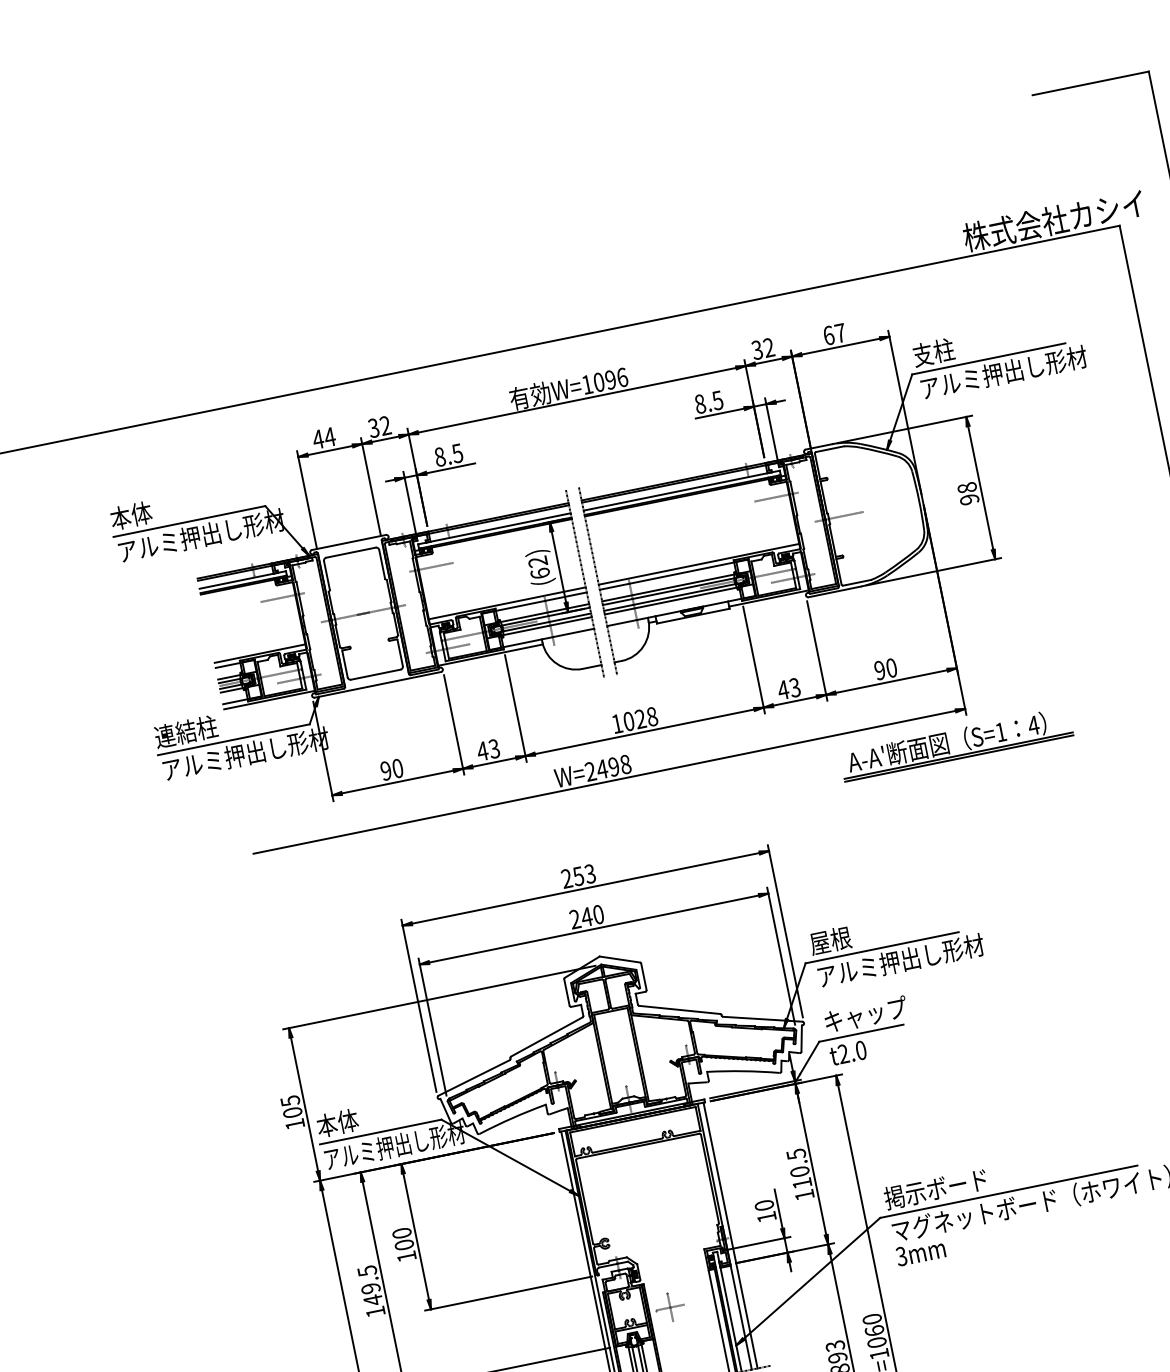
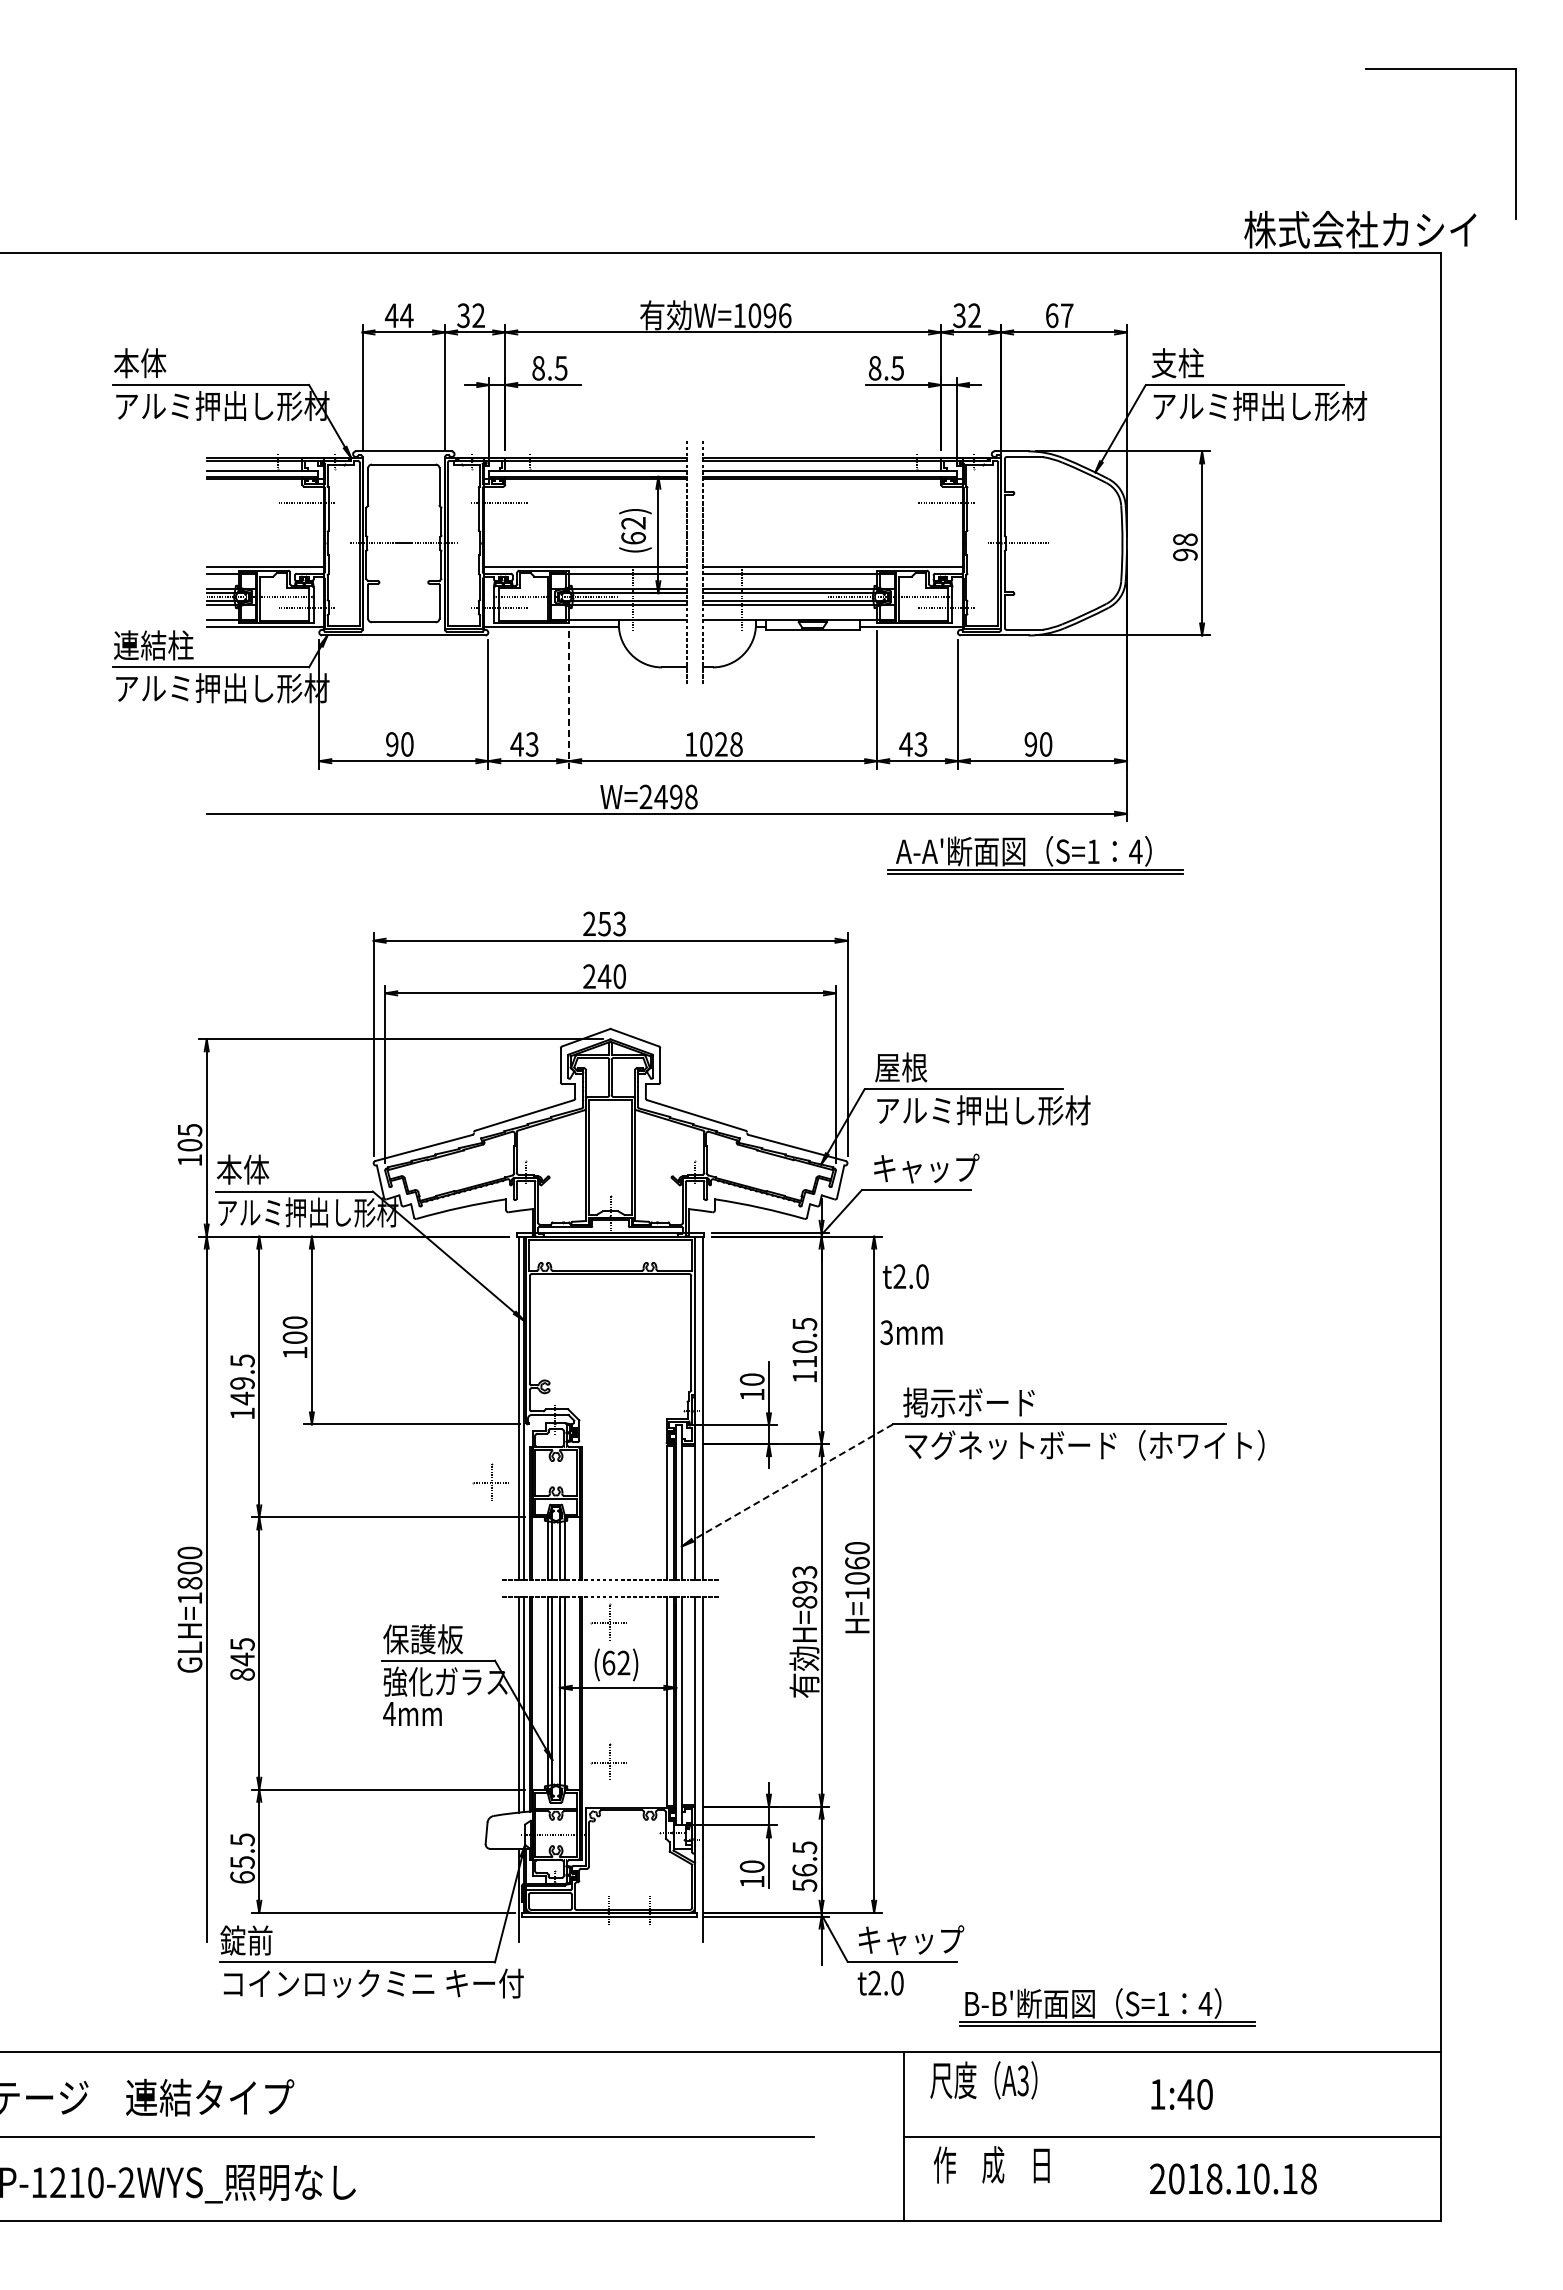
line: (516, 708) -> (569, 699), solid -> dashed
part: (948, 745) -> (1025, 855), moved
text: (847, 1053) -> (905, 1276), moved
text: (920, 1252) -> (911, 1332), moved
line: (811, 1278) -> (792, 1482), solid -> dashed
part: (669, 1306) -> (490, 1481), moved

